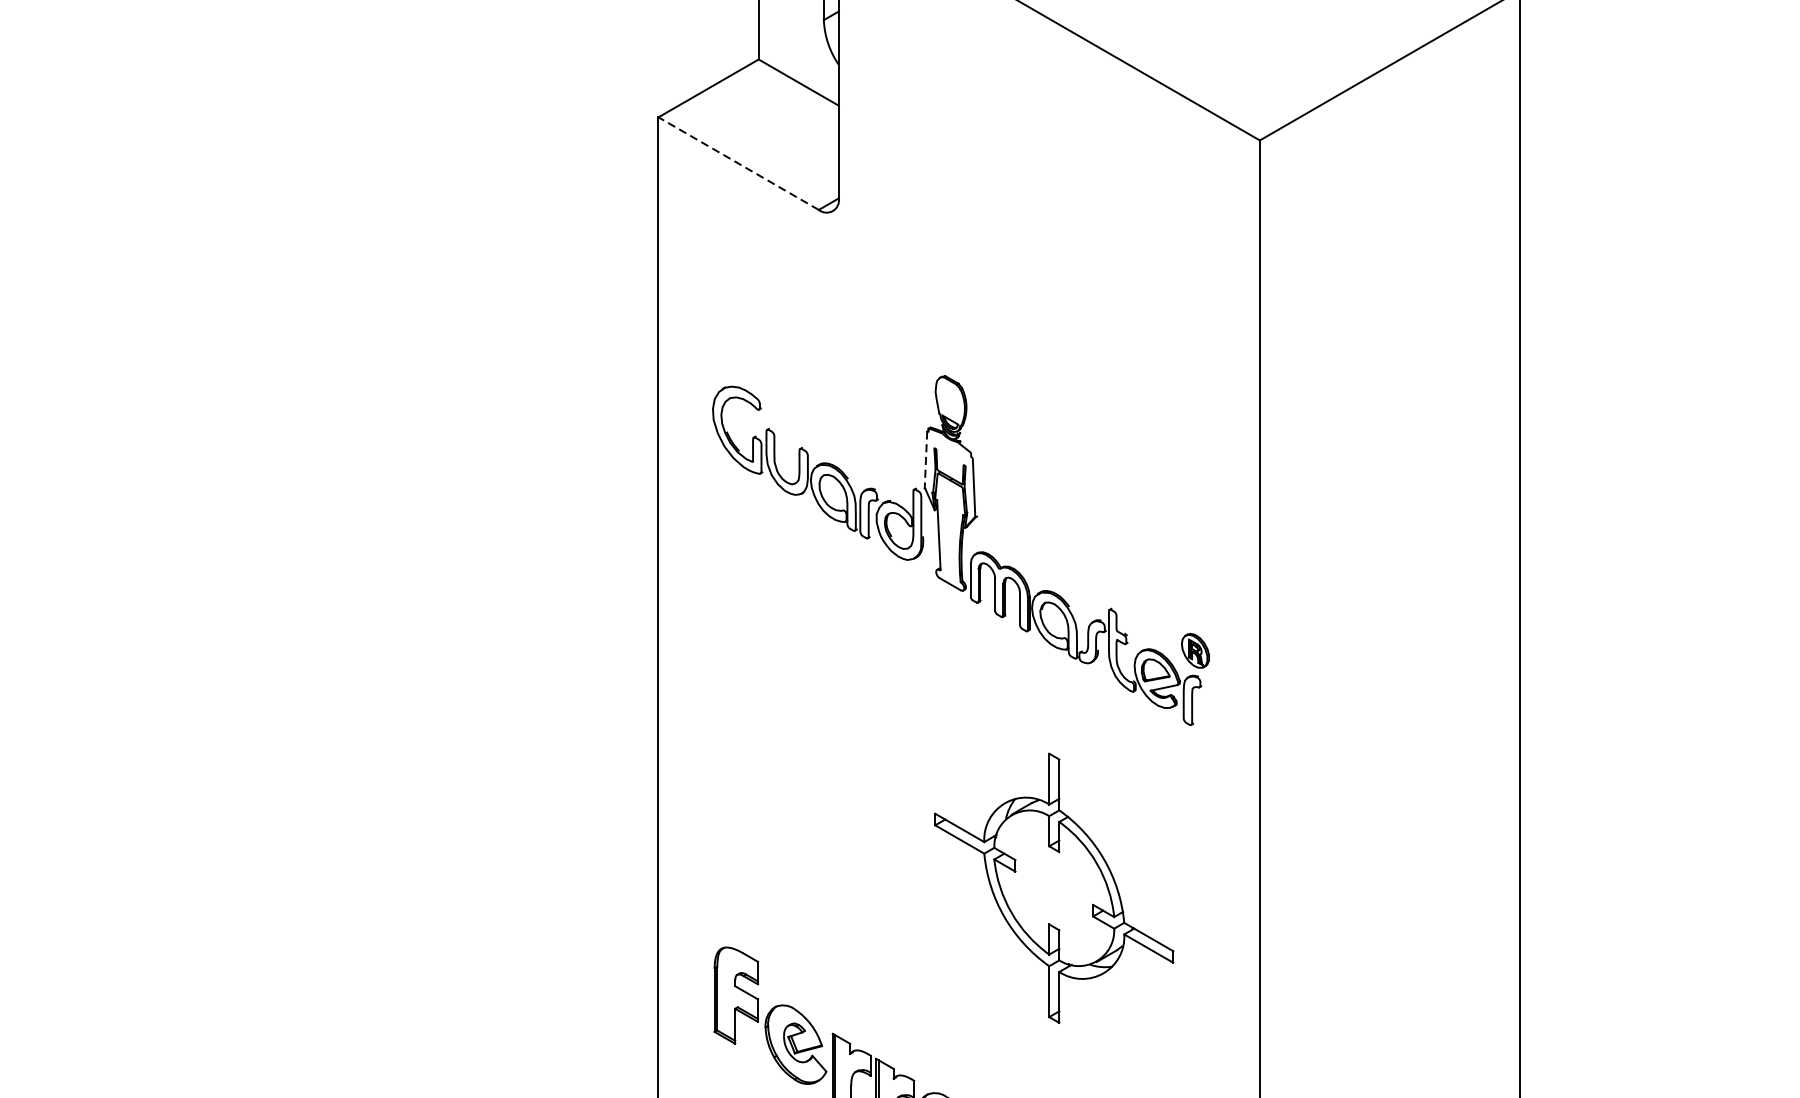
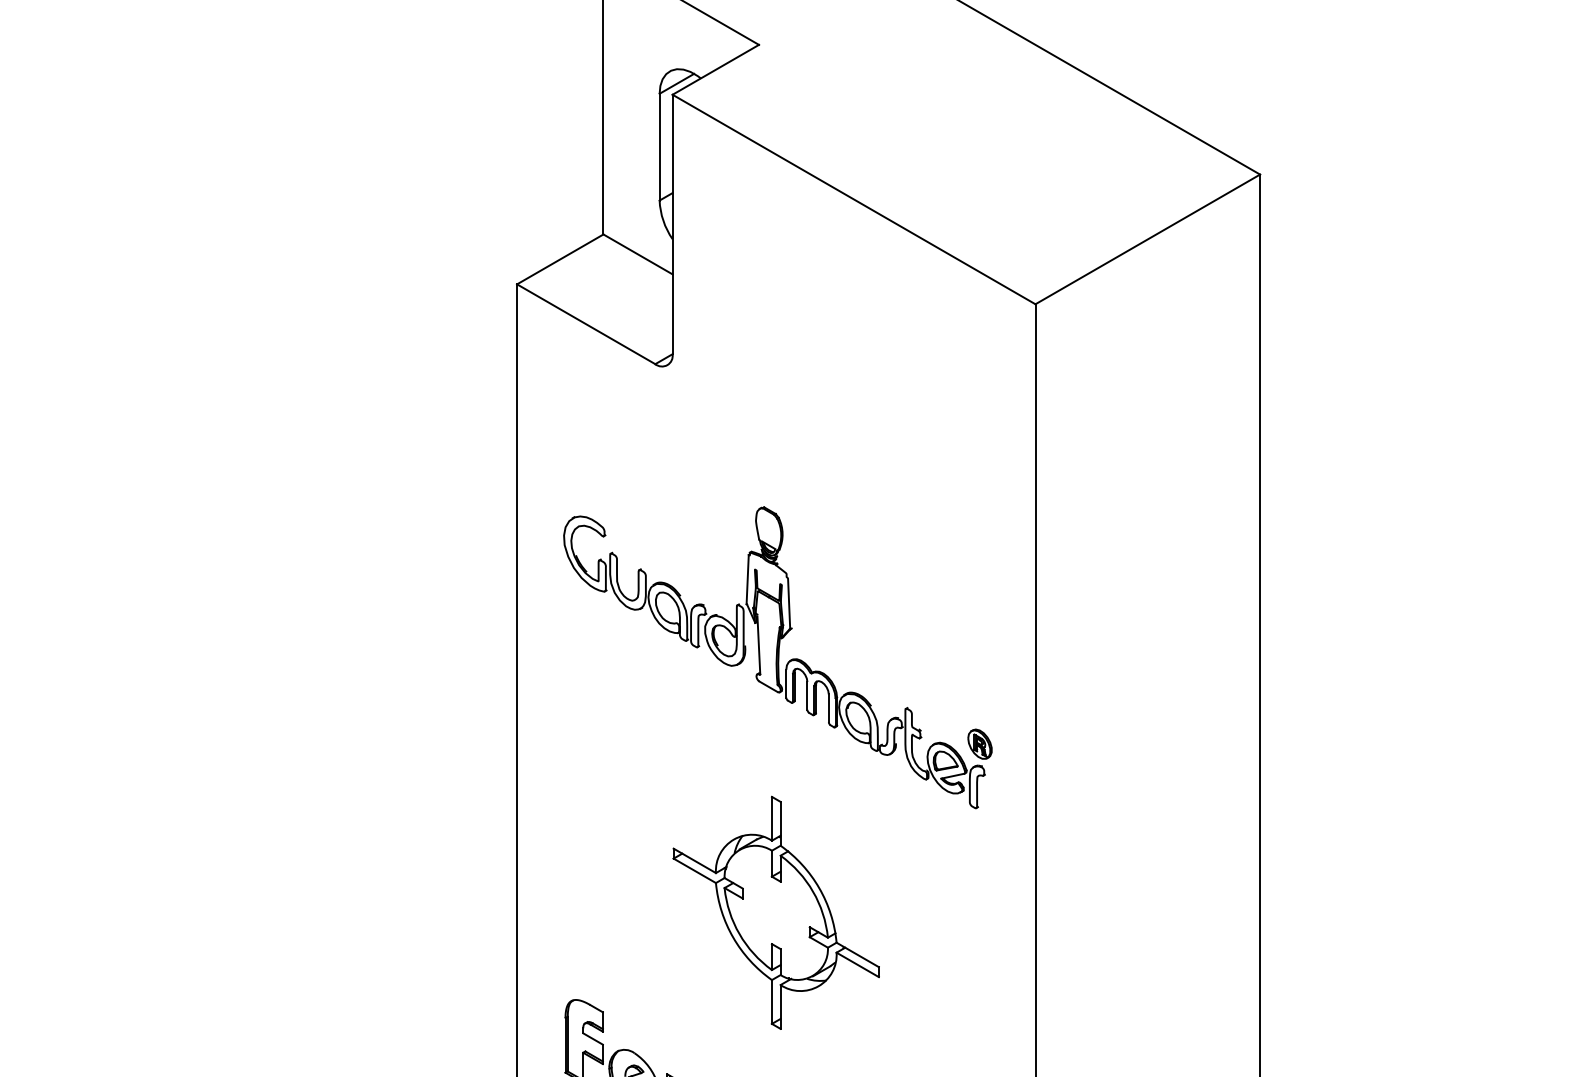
line: (739, 163) -> (586, 324), dashed -> solid
line: (925, 459) -> (747, 579), dashed -> solid
part: (1053, 887) -> (775, 912), moved

